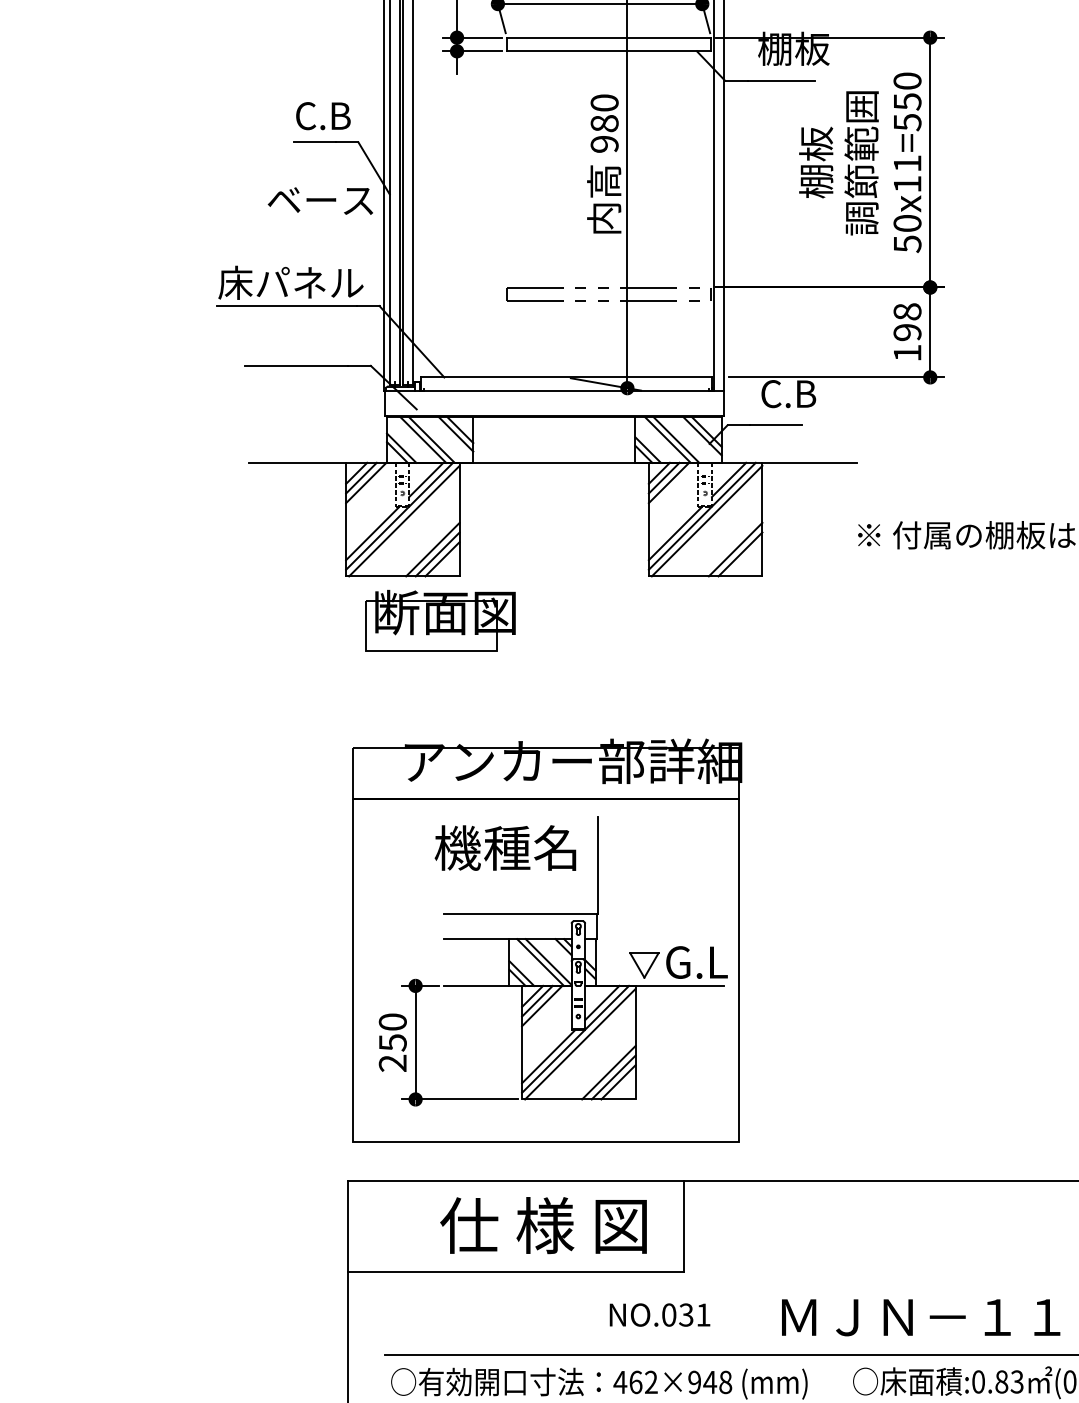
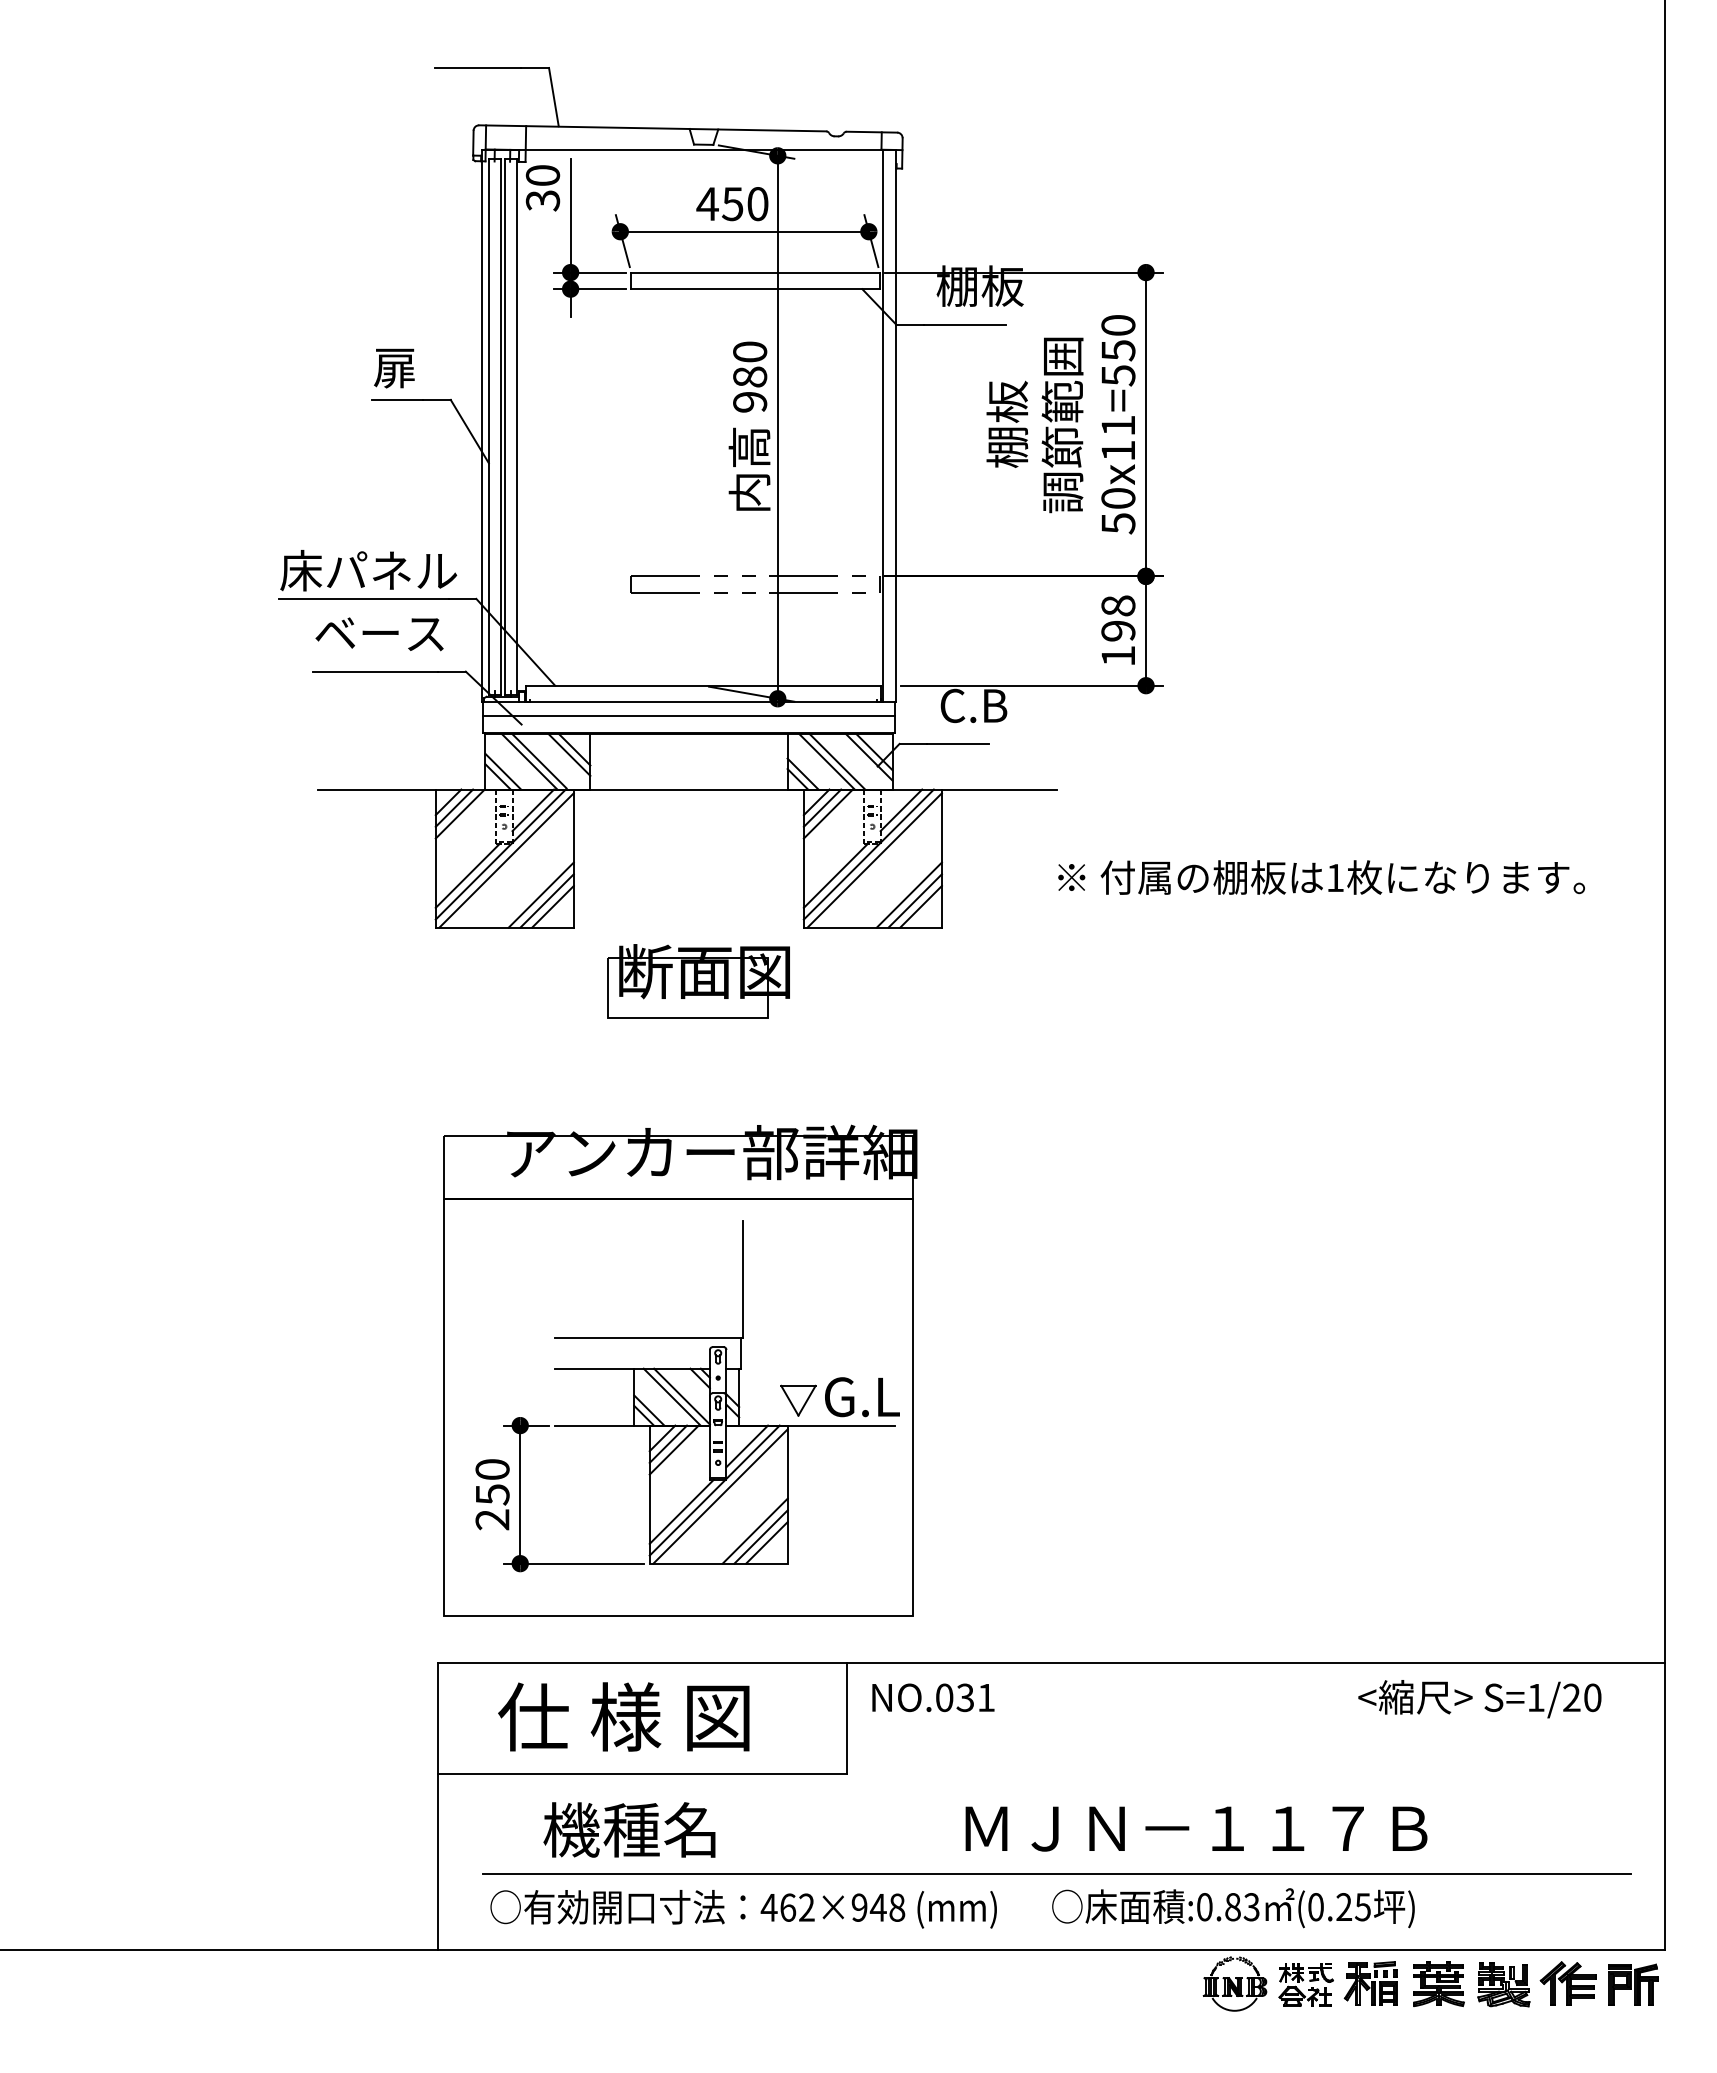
text: (322, 116) -> (407, 368), C.B -> 扉
text: (320, 201) -> (379, 634), moved
line: (553, 401) -> (688, 715), added
line: (744, 559) -> (920, 906), added
part: (440, 620) -> (698, 981), moved
text: (505, 847) -> (629, 1829), moved
text: (543, 1225) -> (623, 1716), moved
text: (660, 1314) -> (933, 1697), moved

